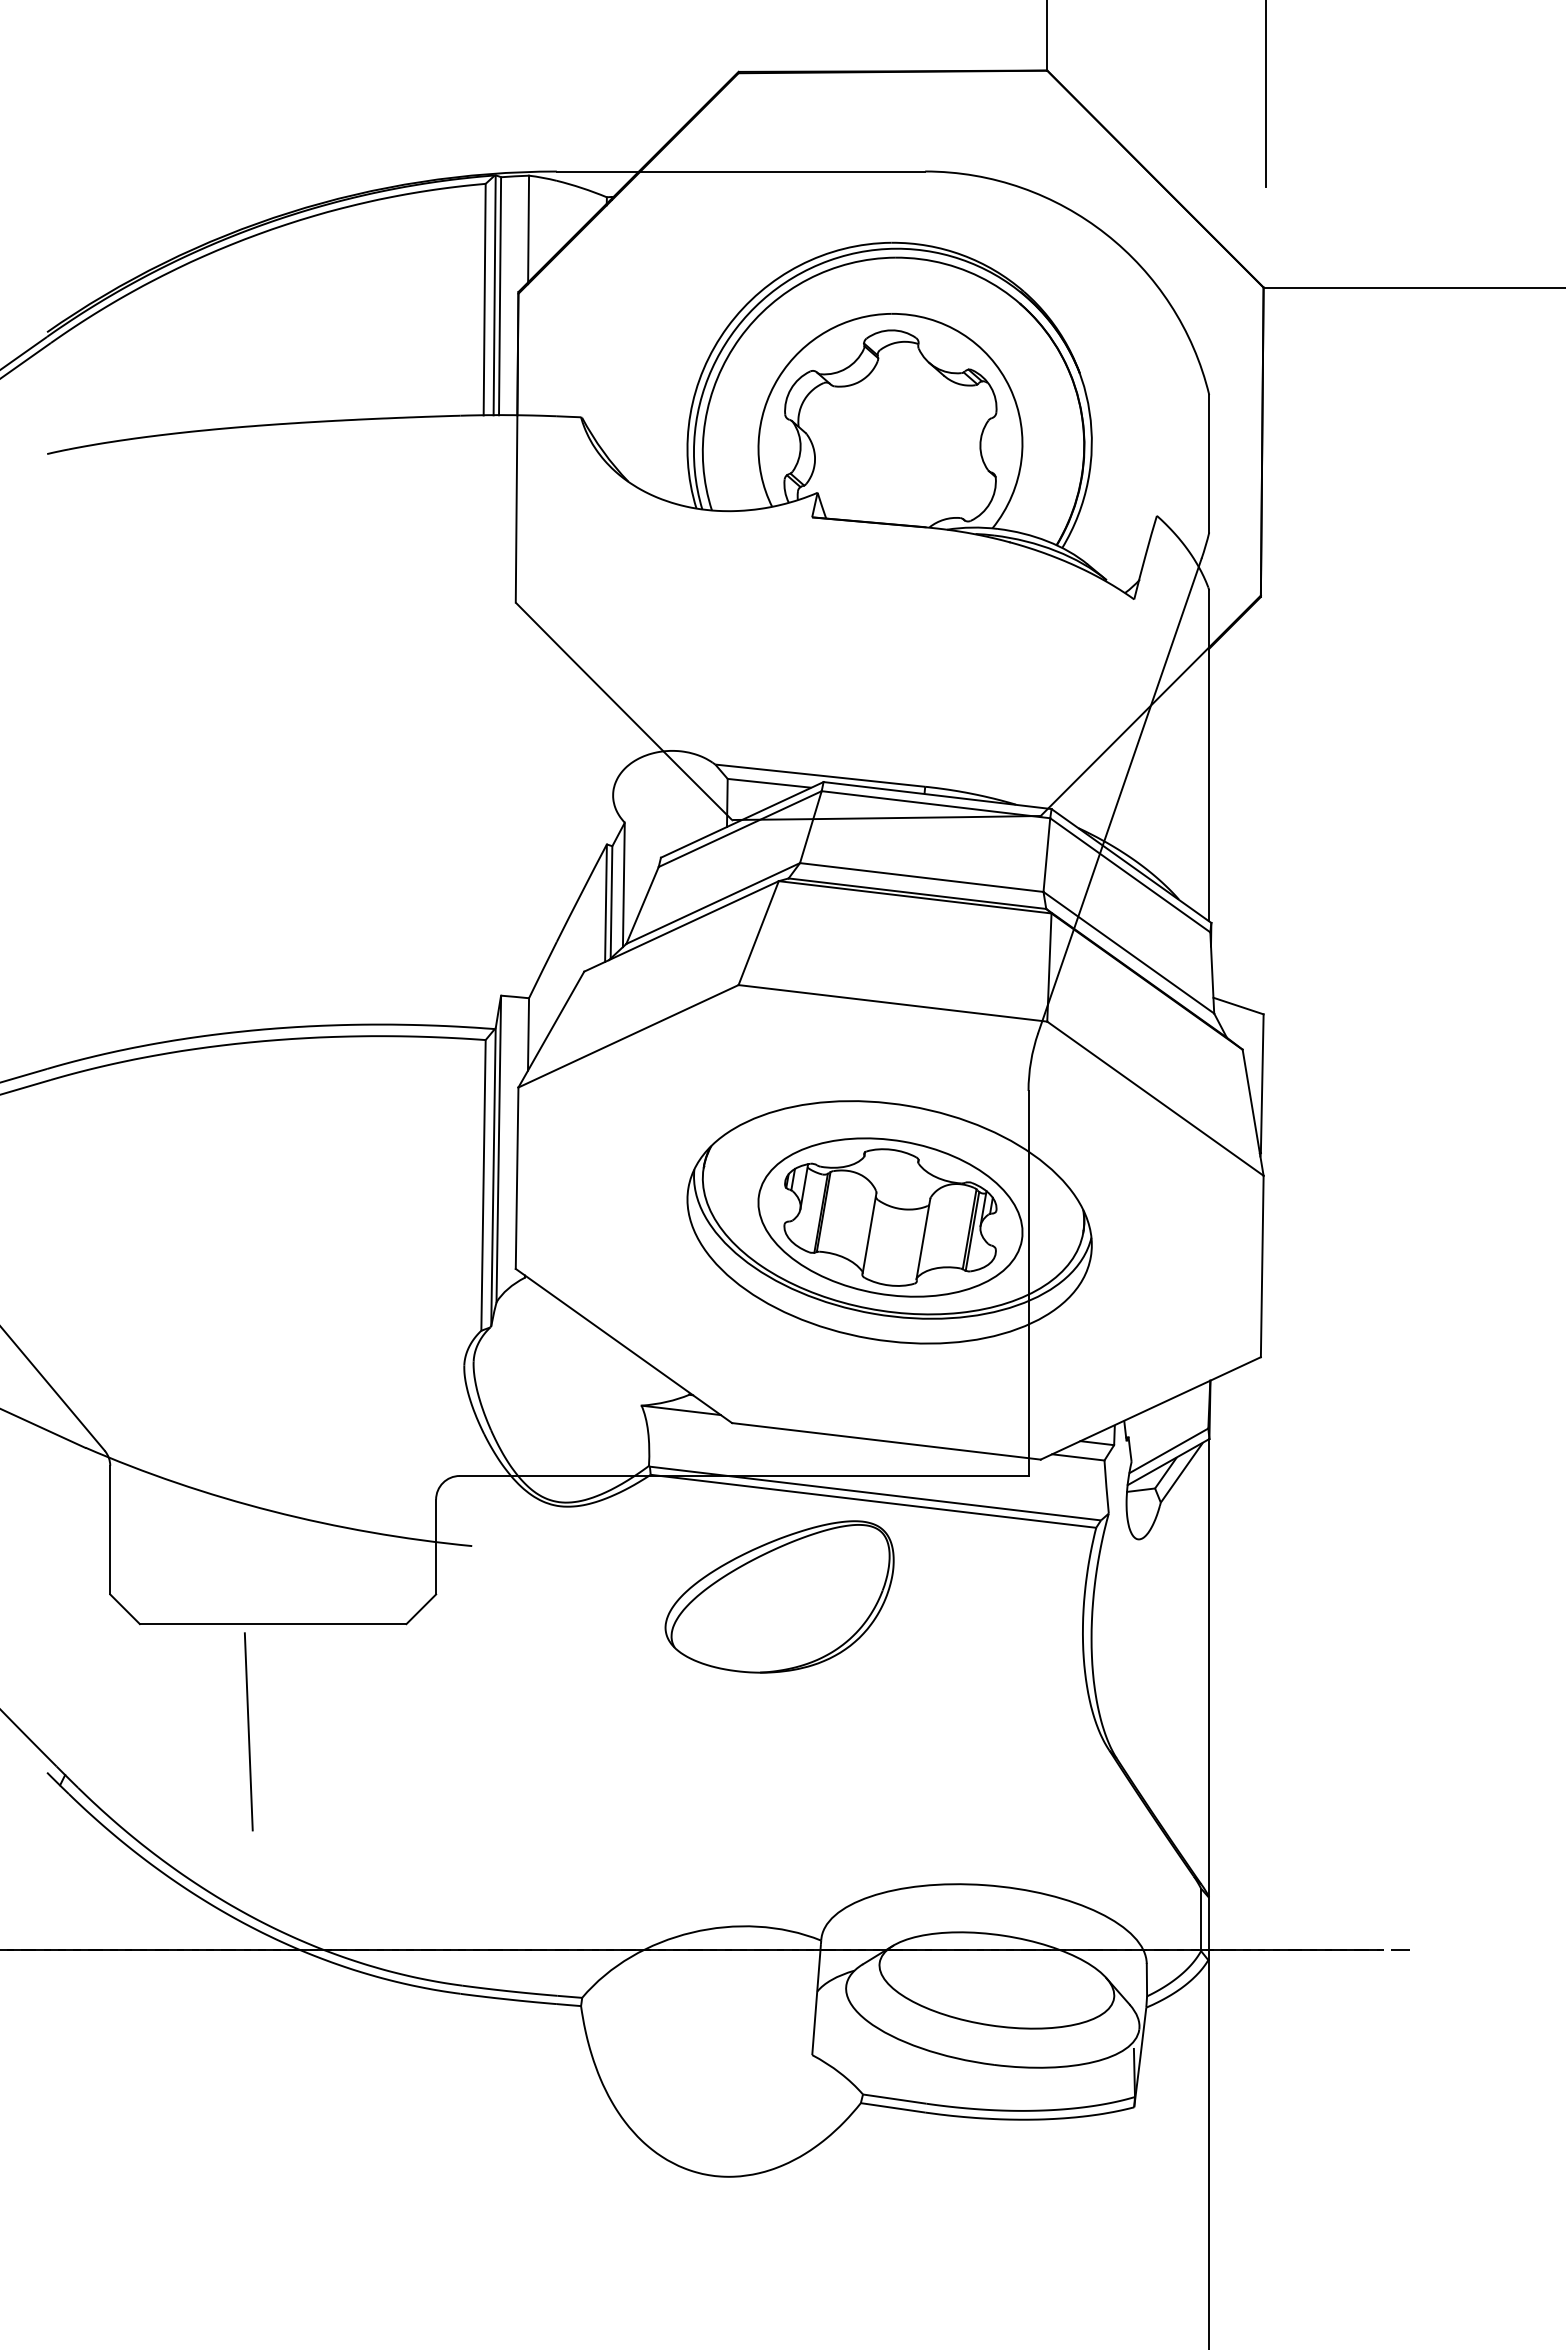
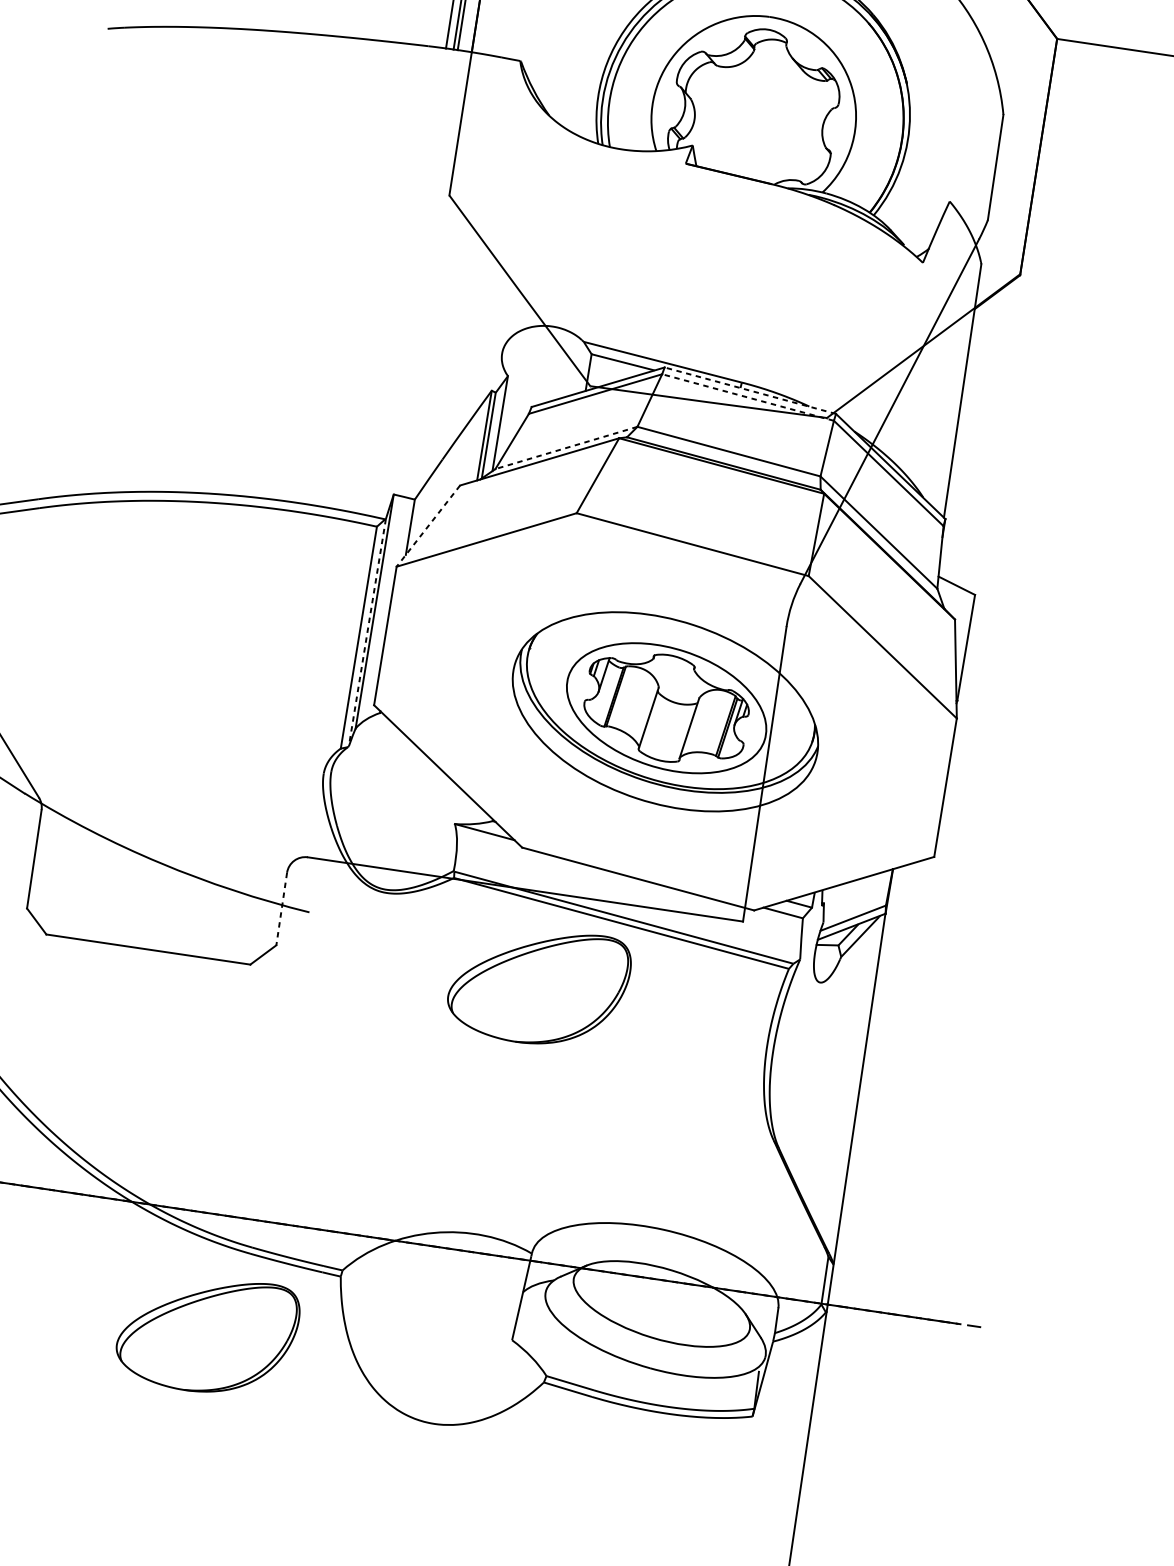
line: (937, 795) -> (750, 390), solid -> dashed
line: (935, 804) -> (747, 397), solid -> dashed
line: (713, 903) -> (566, 447), solid -> dashed
line: (551, 1029) -> (428, 526), solid -> dashed
line: (493, 1177) -> (367, 632), solid -> dashed
line: (436, 1547) -> (281, 909), solid -> dashed
line: (248, 1731) -> (117, 1028), removed
part: (421, 2104) -> (207, 1333), added

